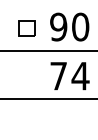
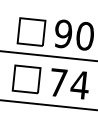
part: (26, 28) -> (31, 32), size x1.67
part: (26, 75) -> (26, 78), added

